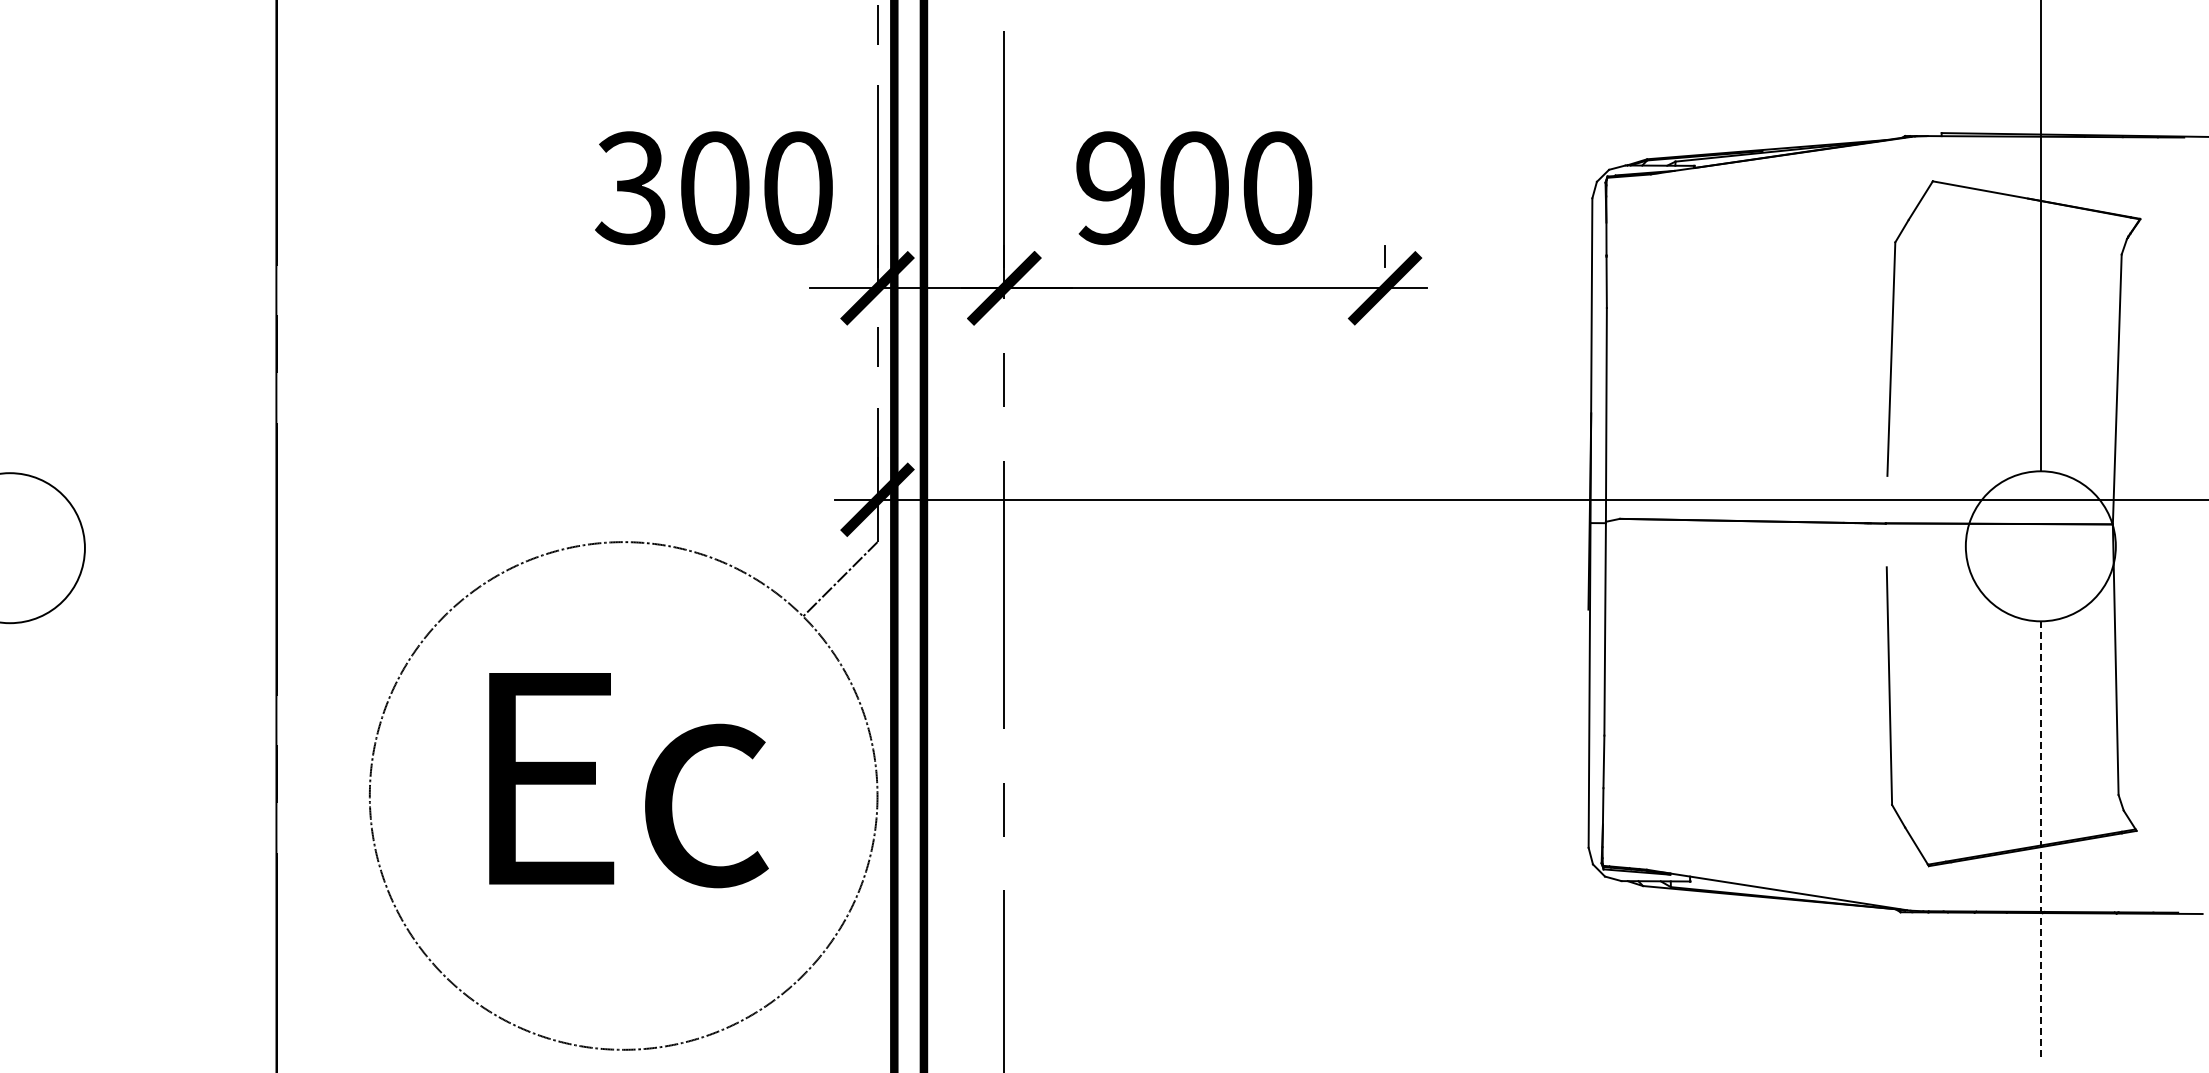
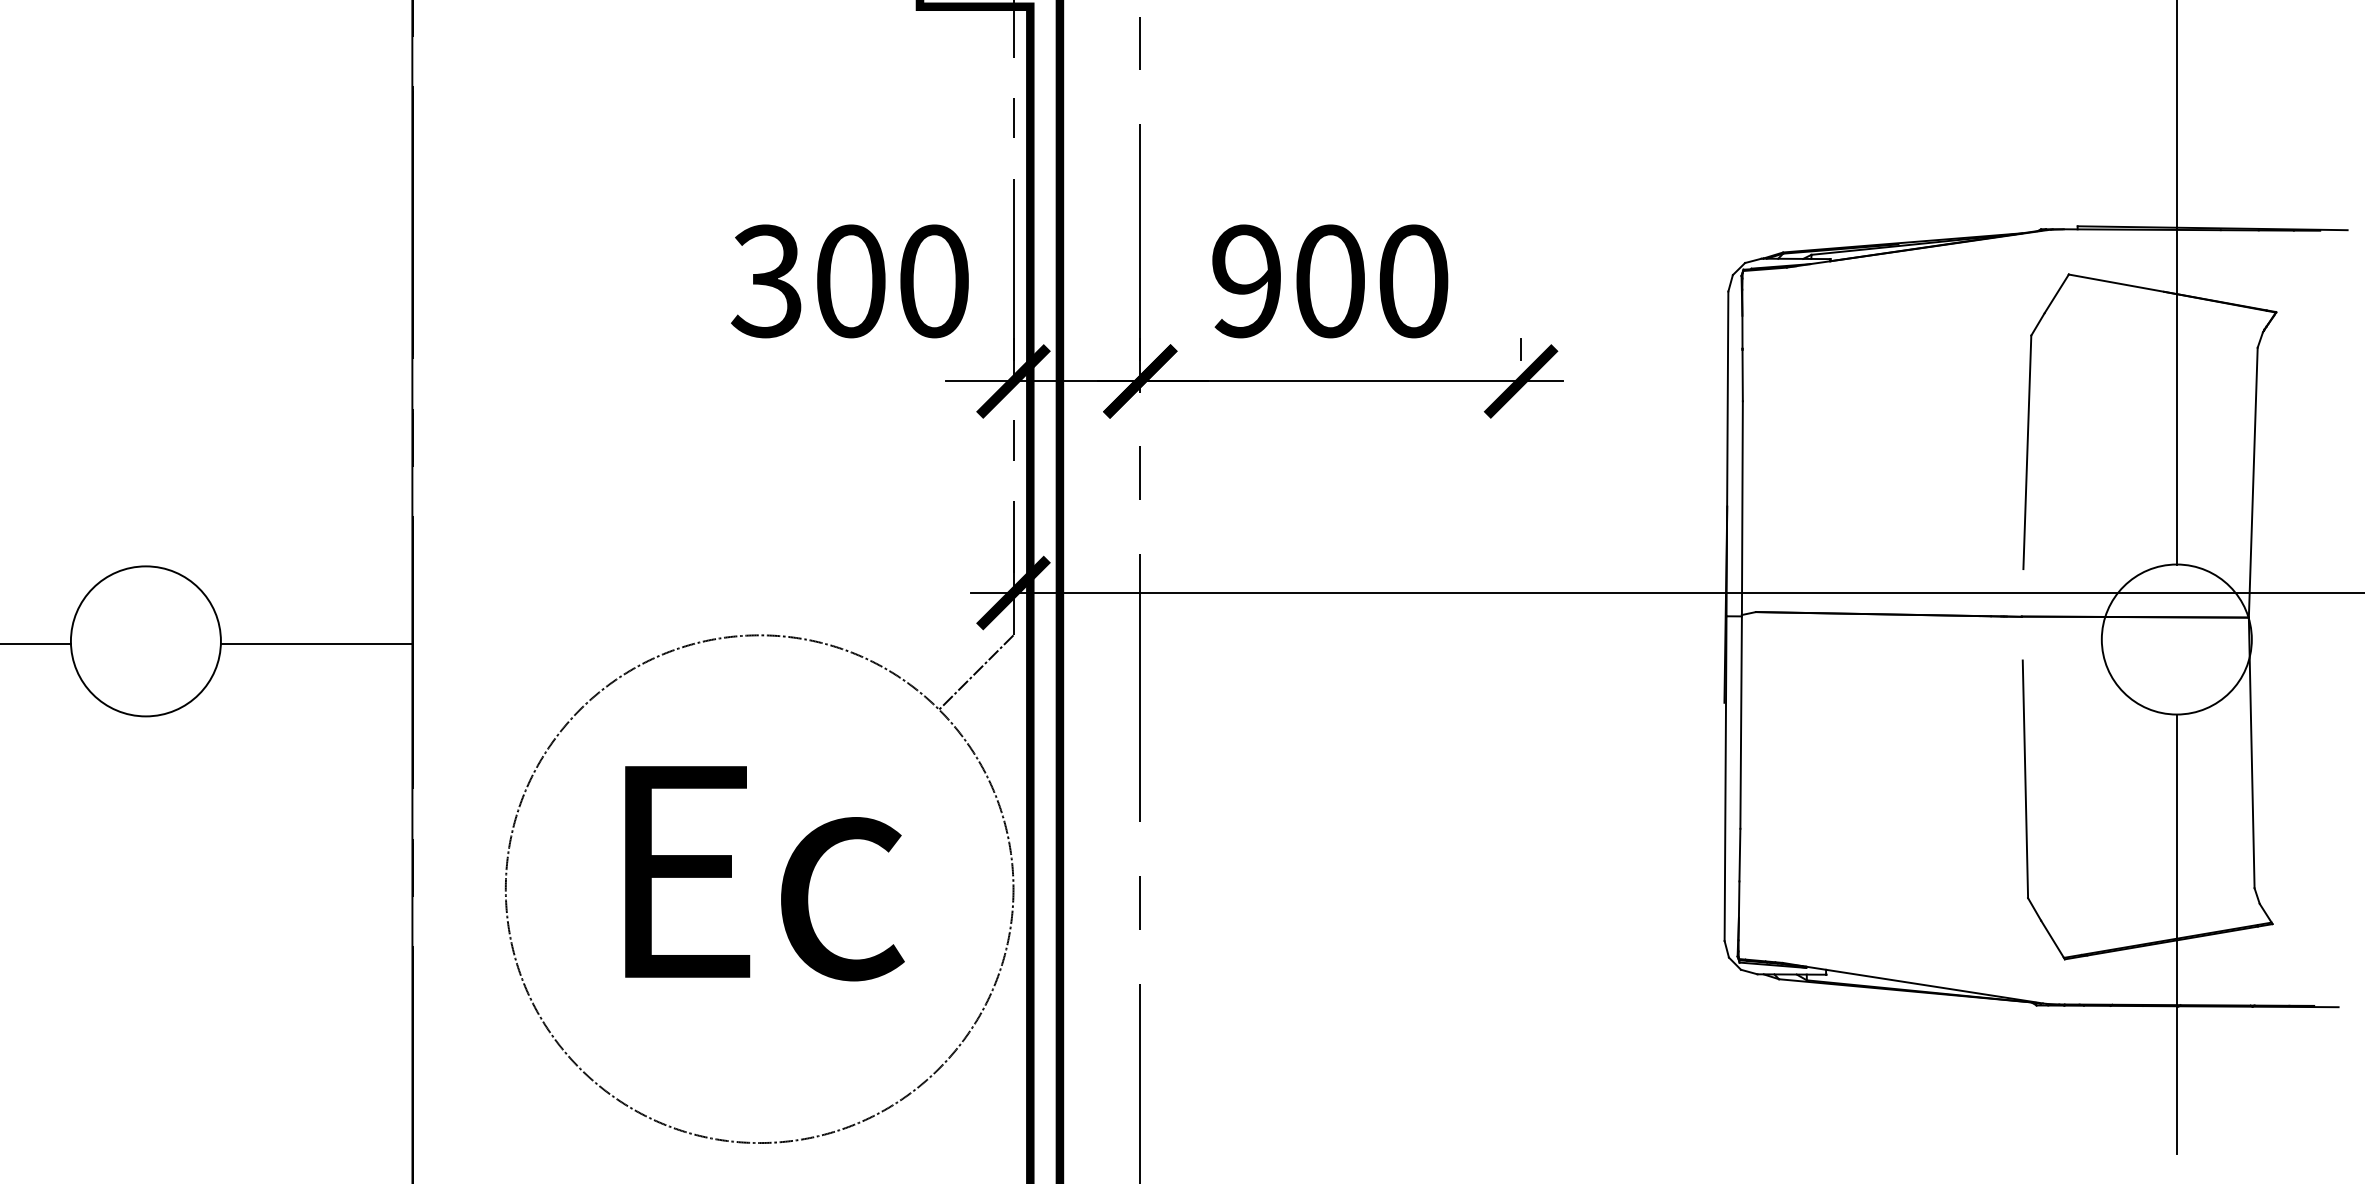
line: (180, 551) -> (316, 644), added
line: (2040, 841) -> (2176, 934), dashed -> solid

